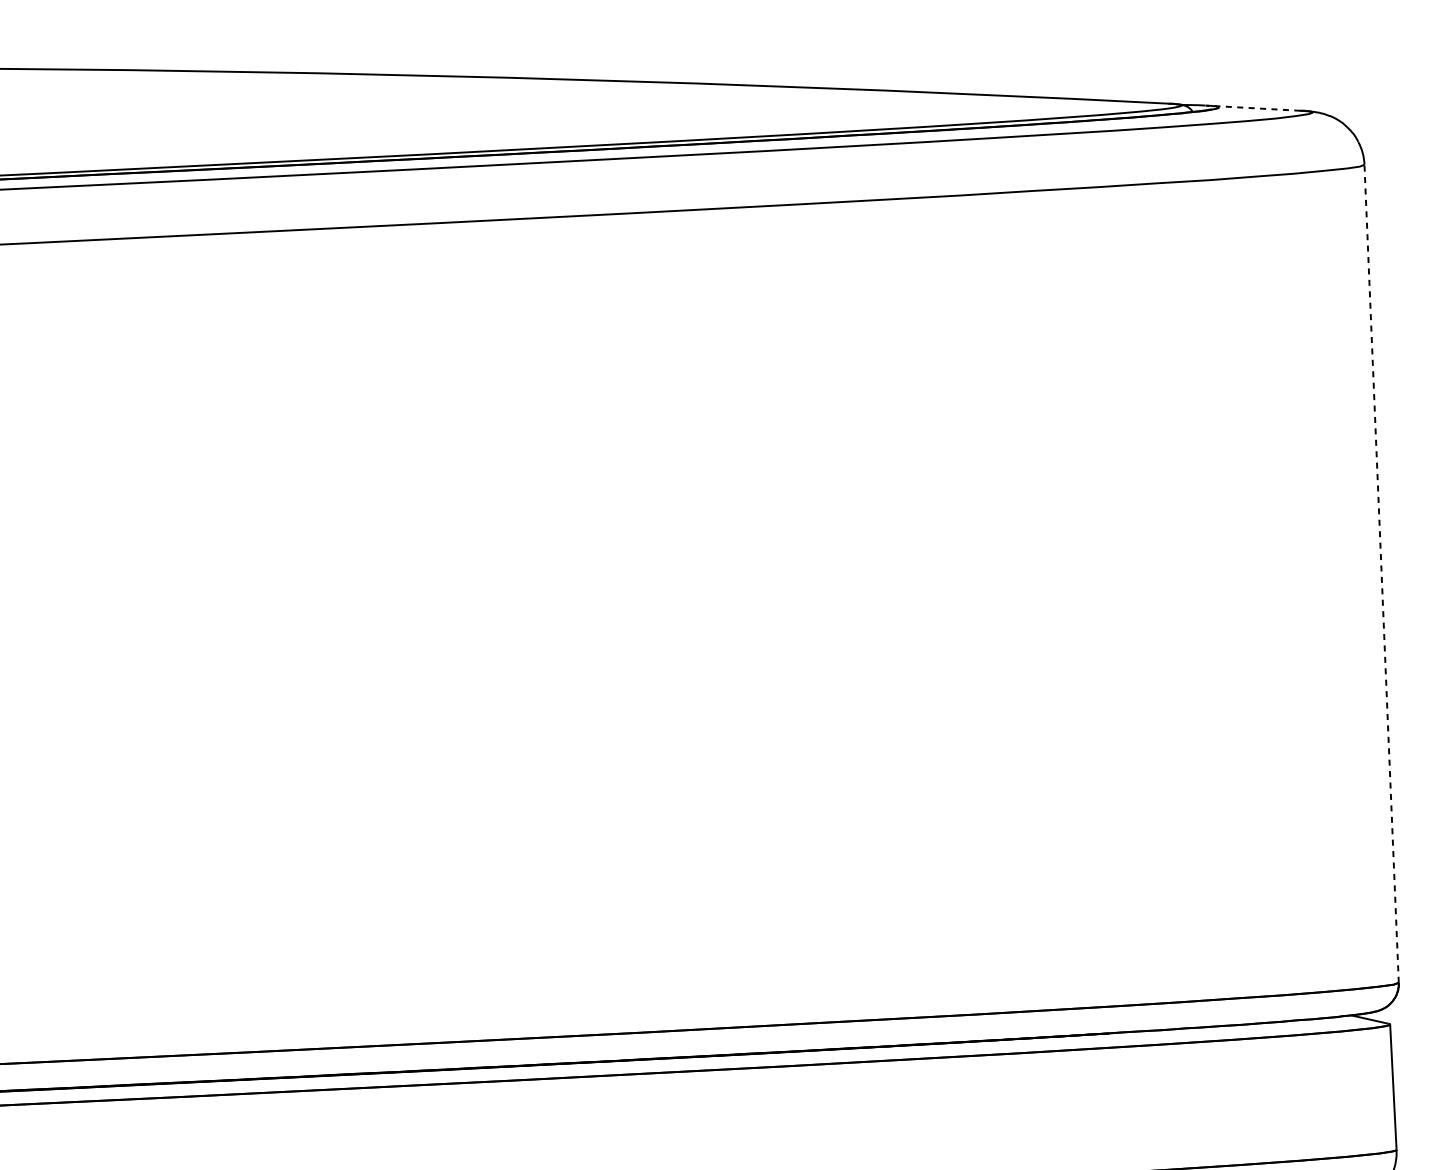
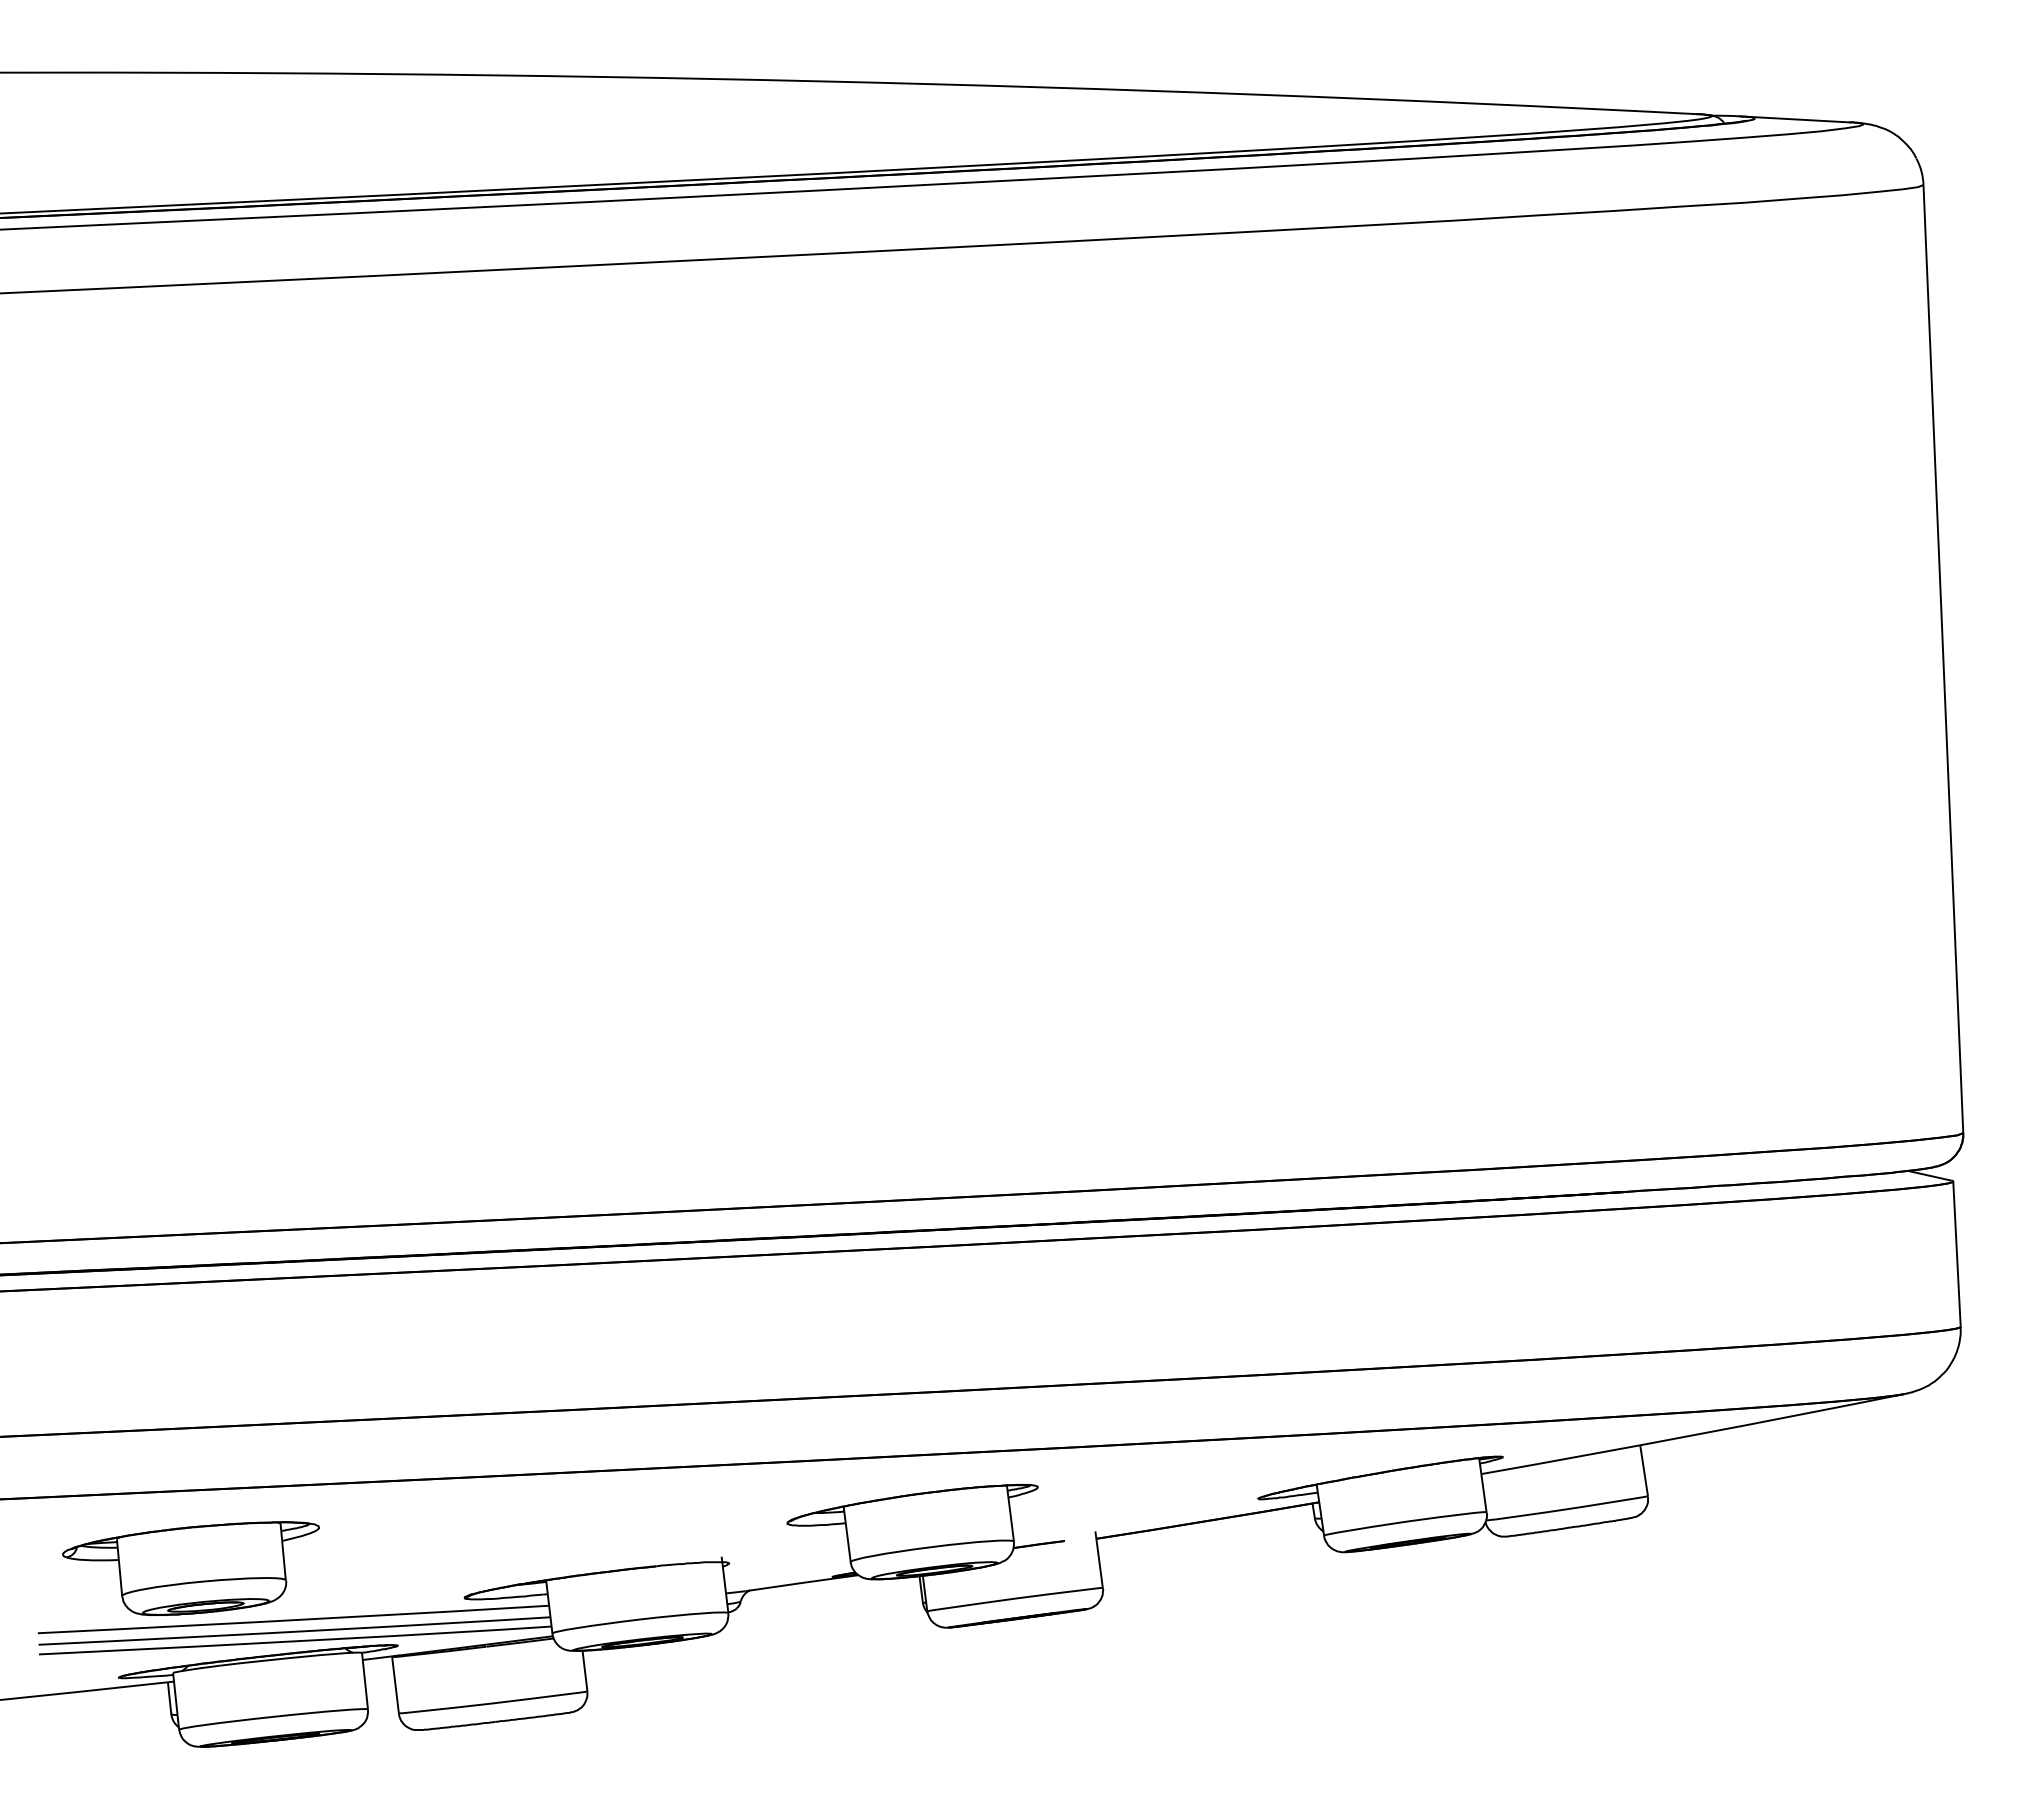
line: (1253, 108) -> (1794, 119), dashed -> solid
line: (1381, 573) -> (1943, 658), dashed -> solid

